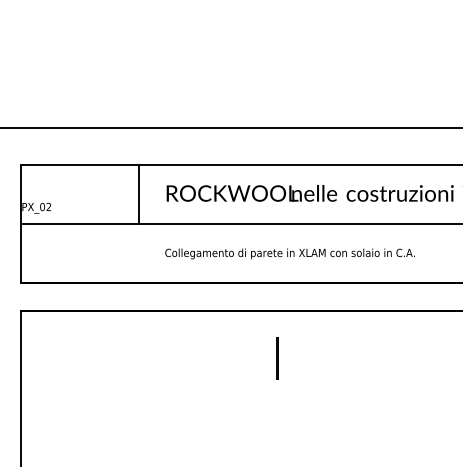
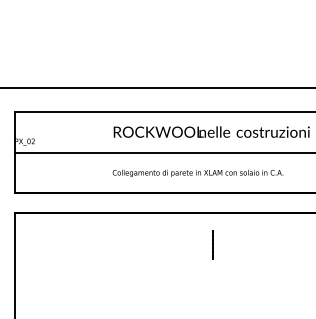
line: (139, 193) -> (95, 132), removed
line: (276, 357) -> (212, 244), moved

